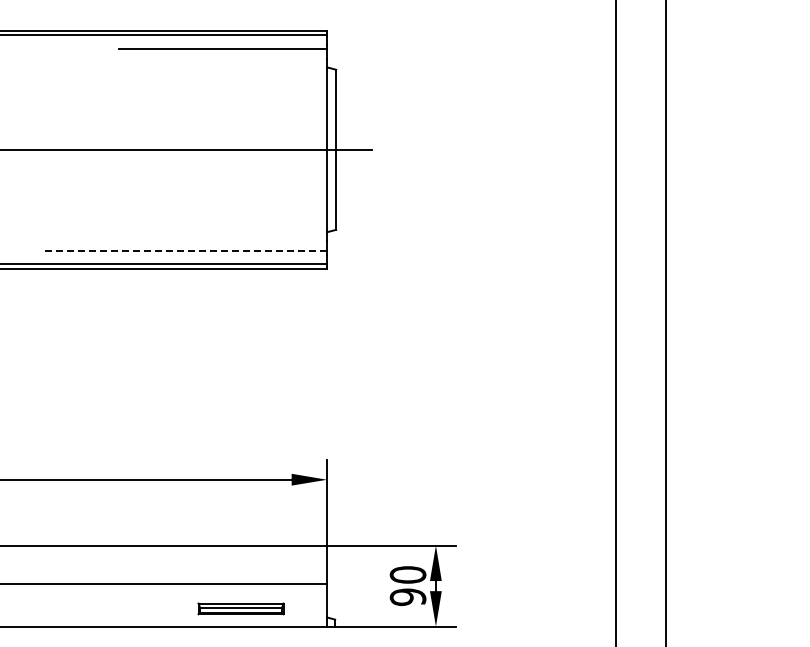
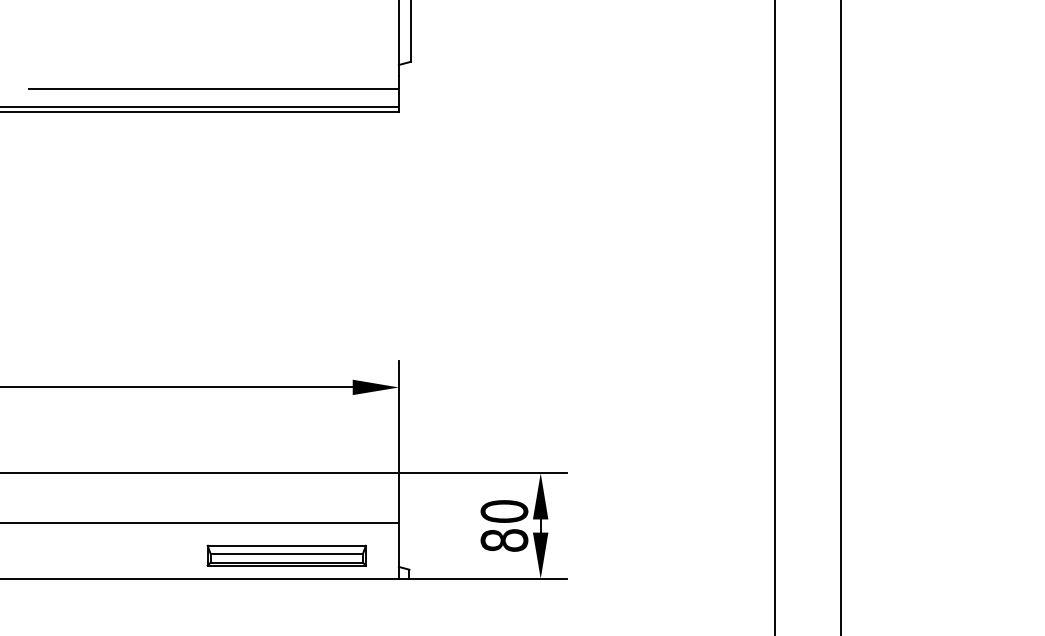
line: (184, 250) -> (213, 88), dashed -> solid
text: (408, 597) -> (504, 540), 90 -> 80
part: (240, 608) -> (286, 555), size x1.43

